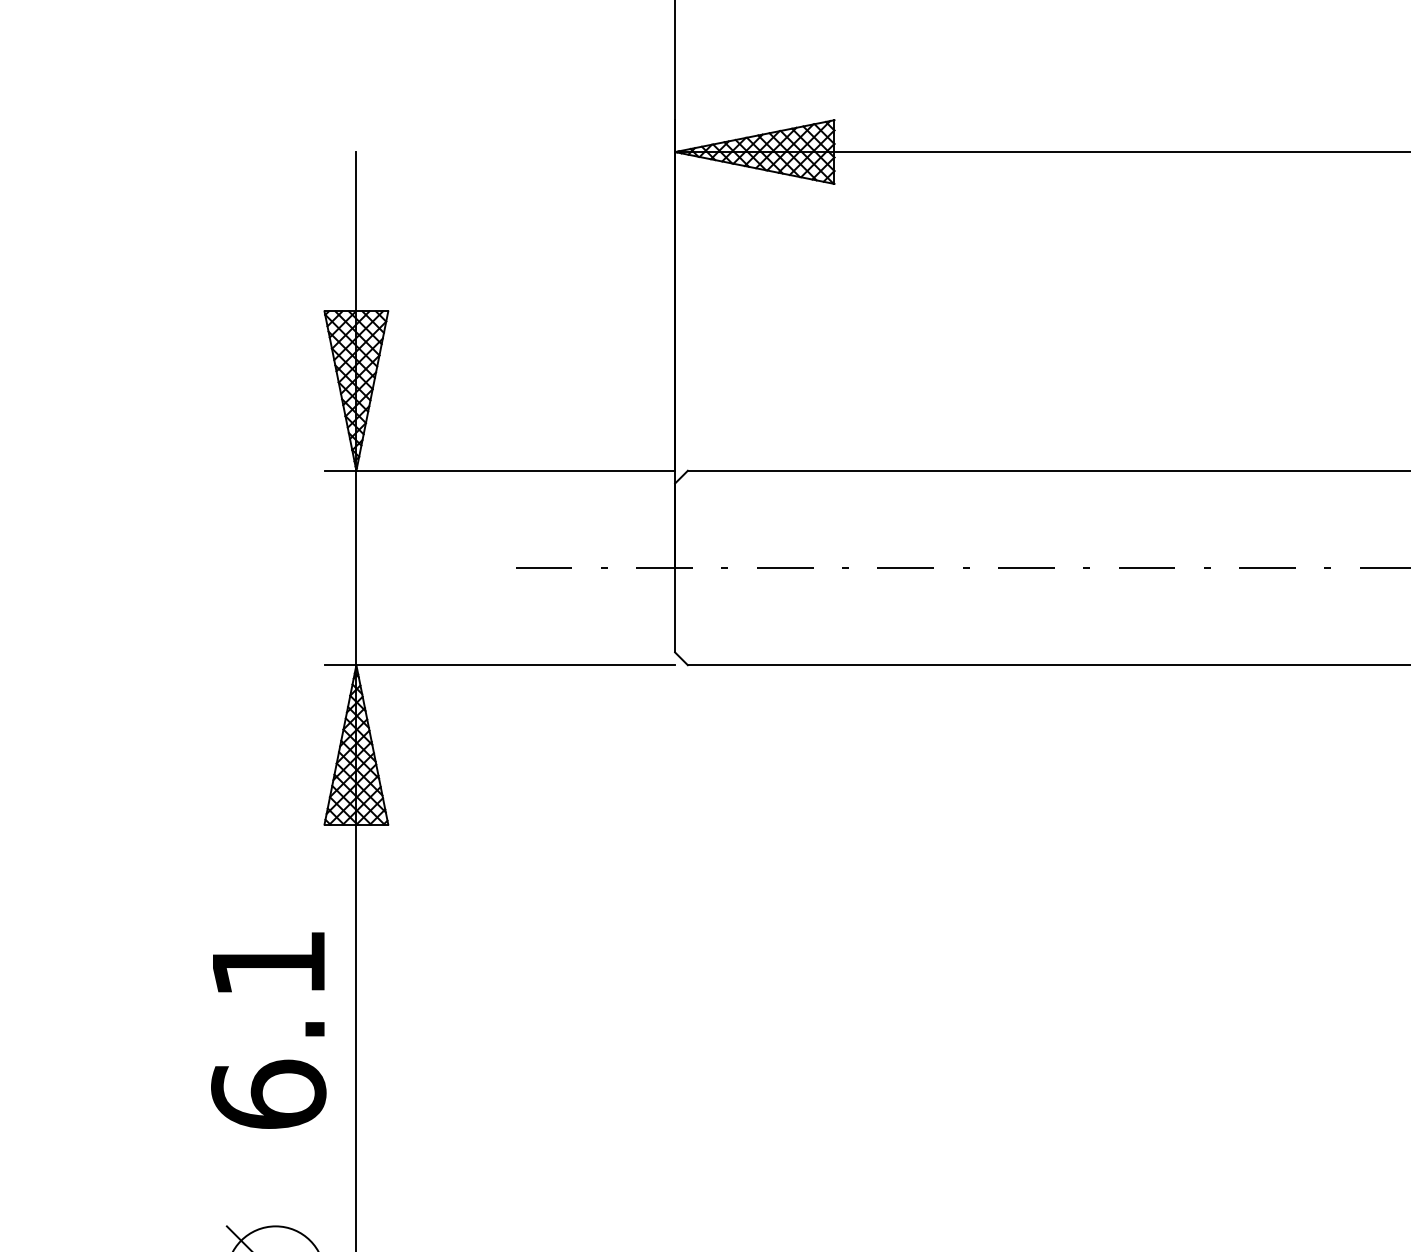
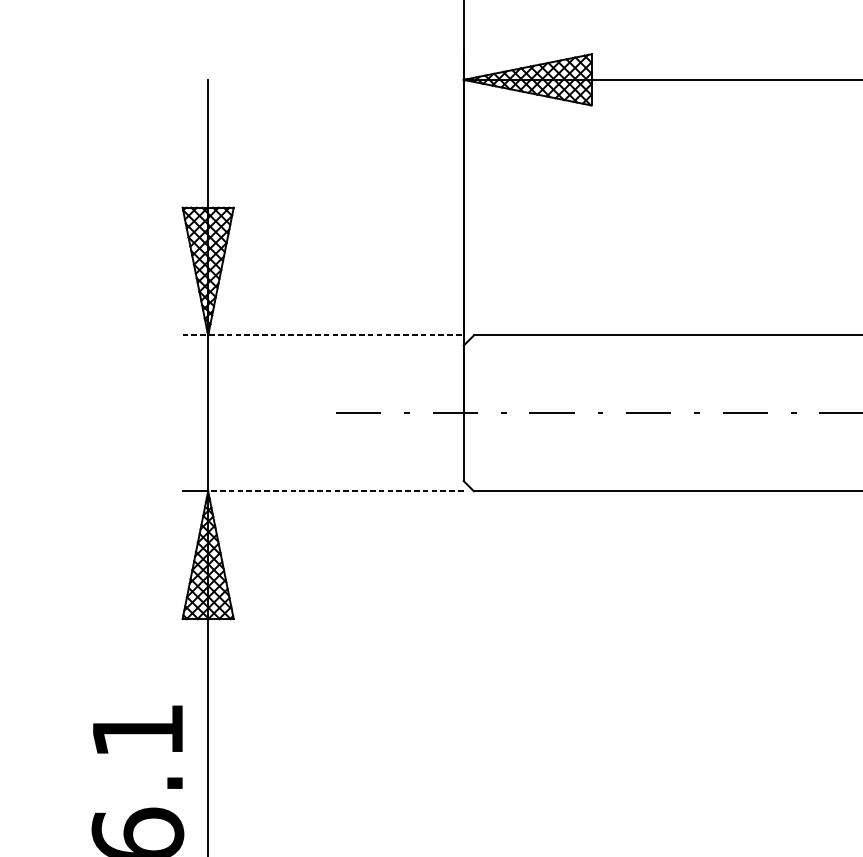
line: (500, 470) -> (323, 335), solid -> dashed
line: (515, 665) -> (335, 491), solid -> dashed

